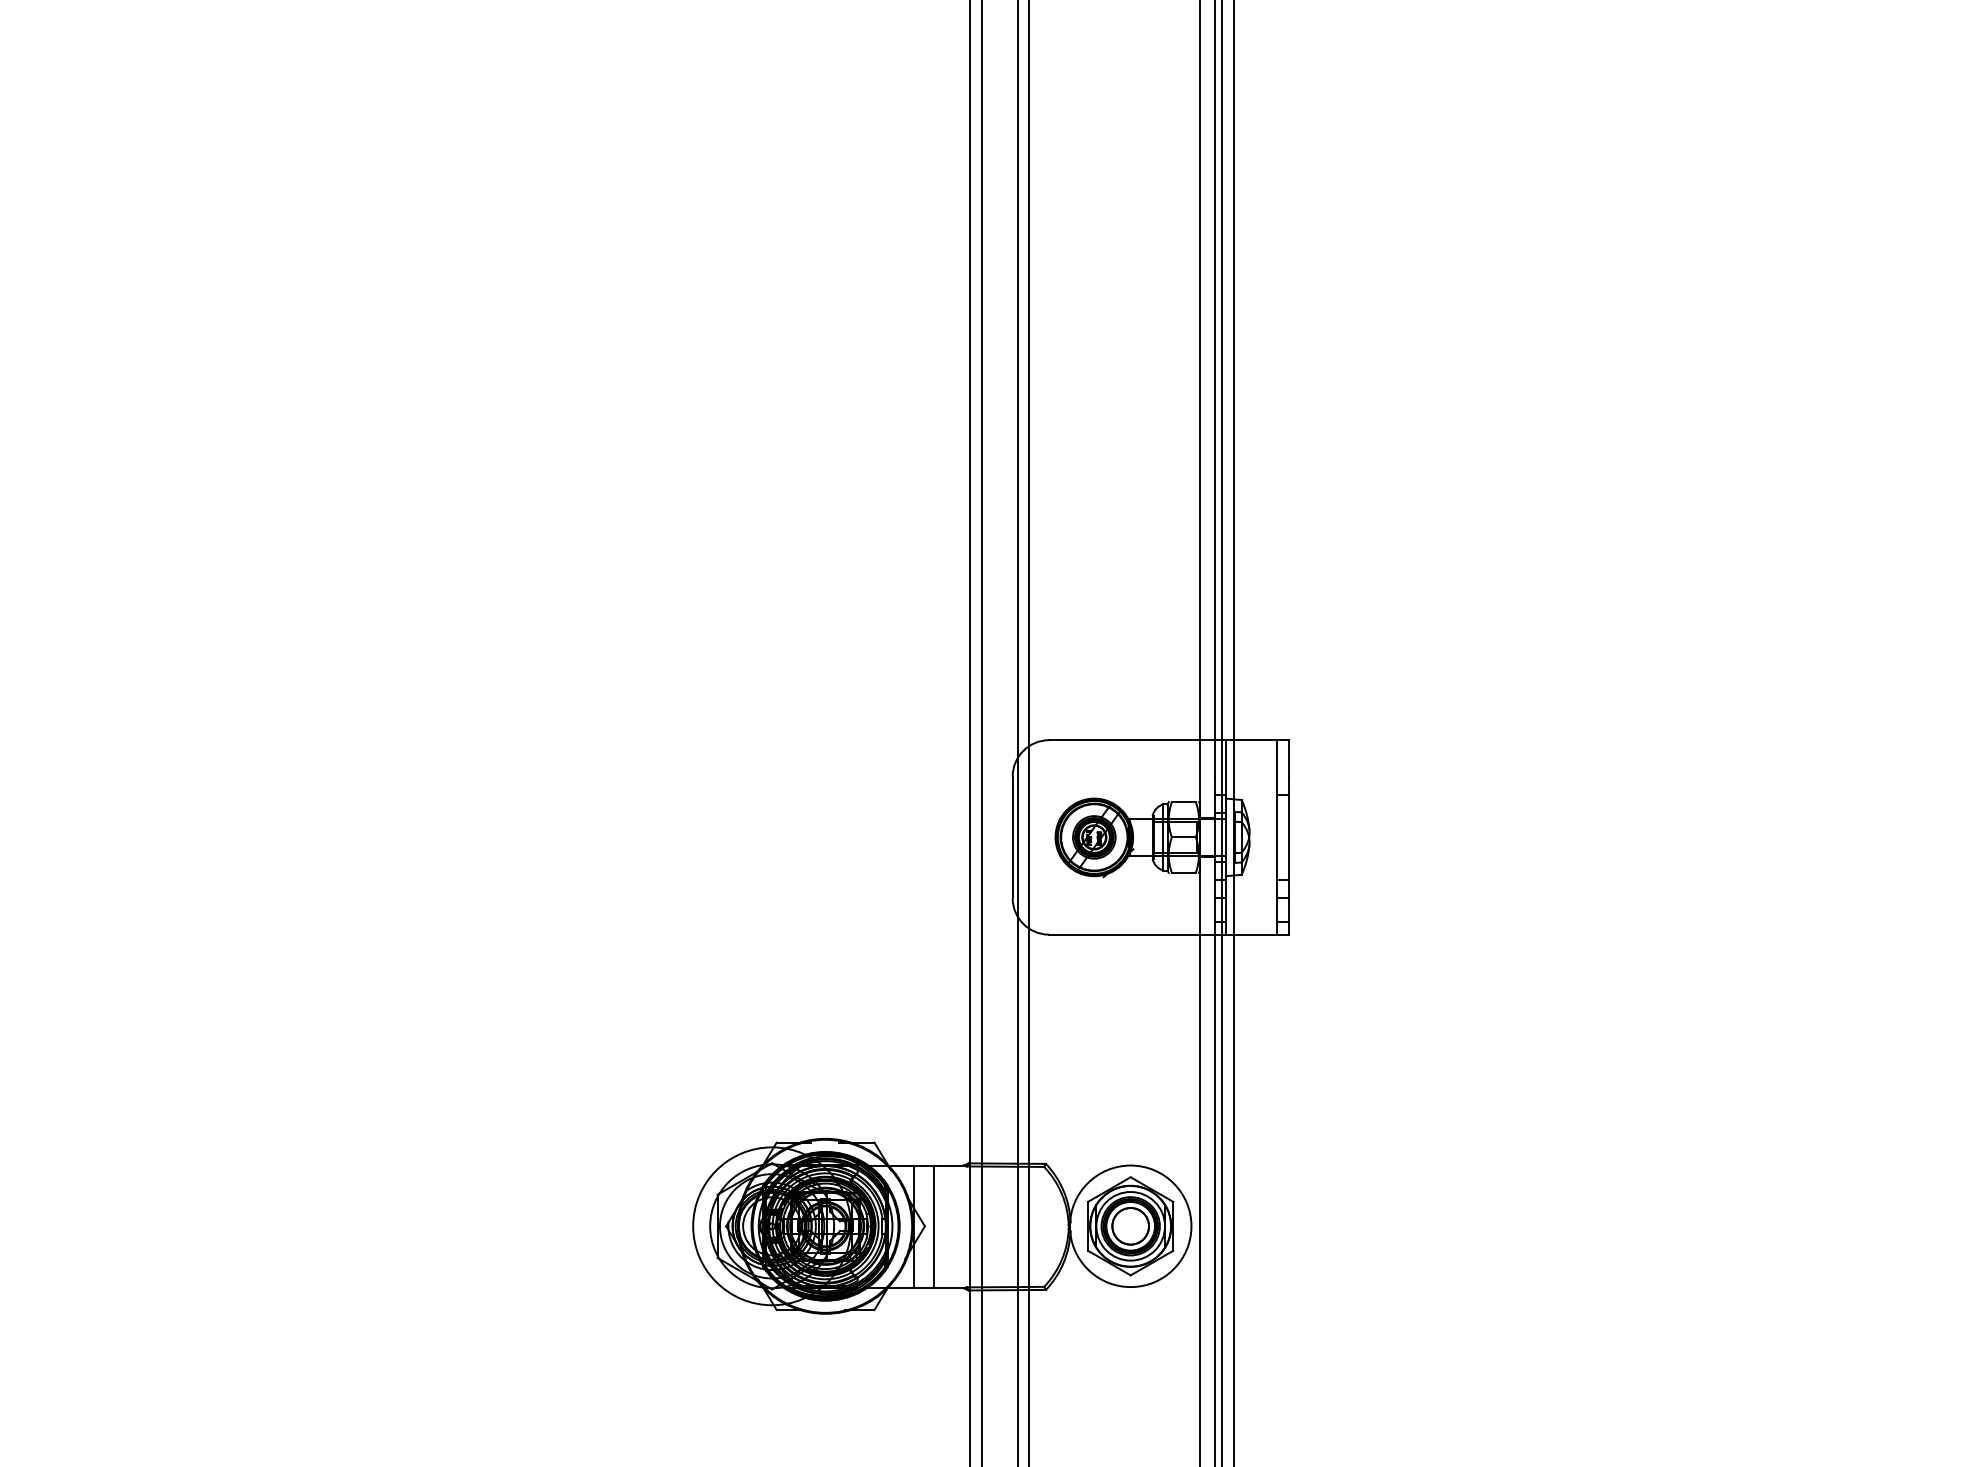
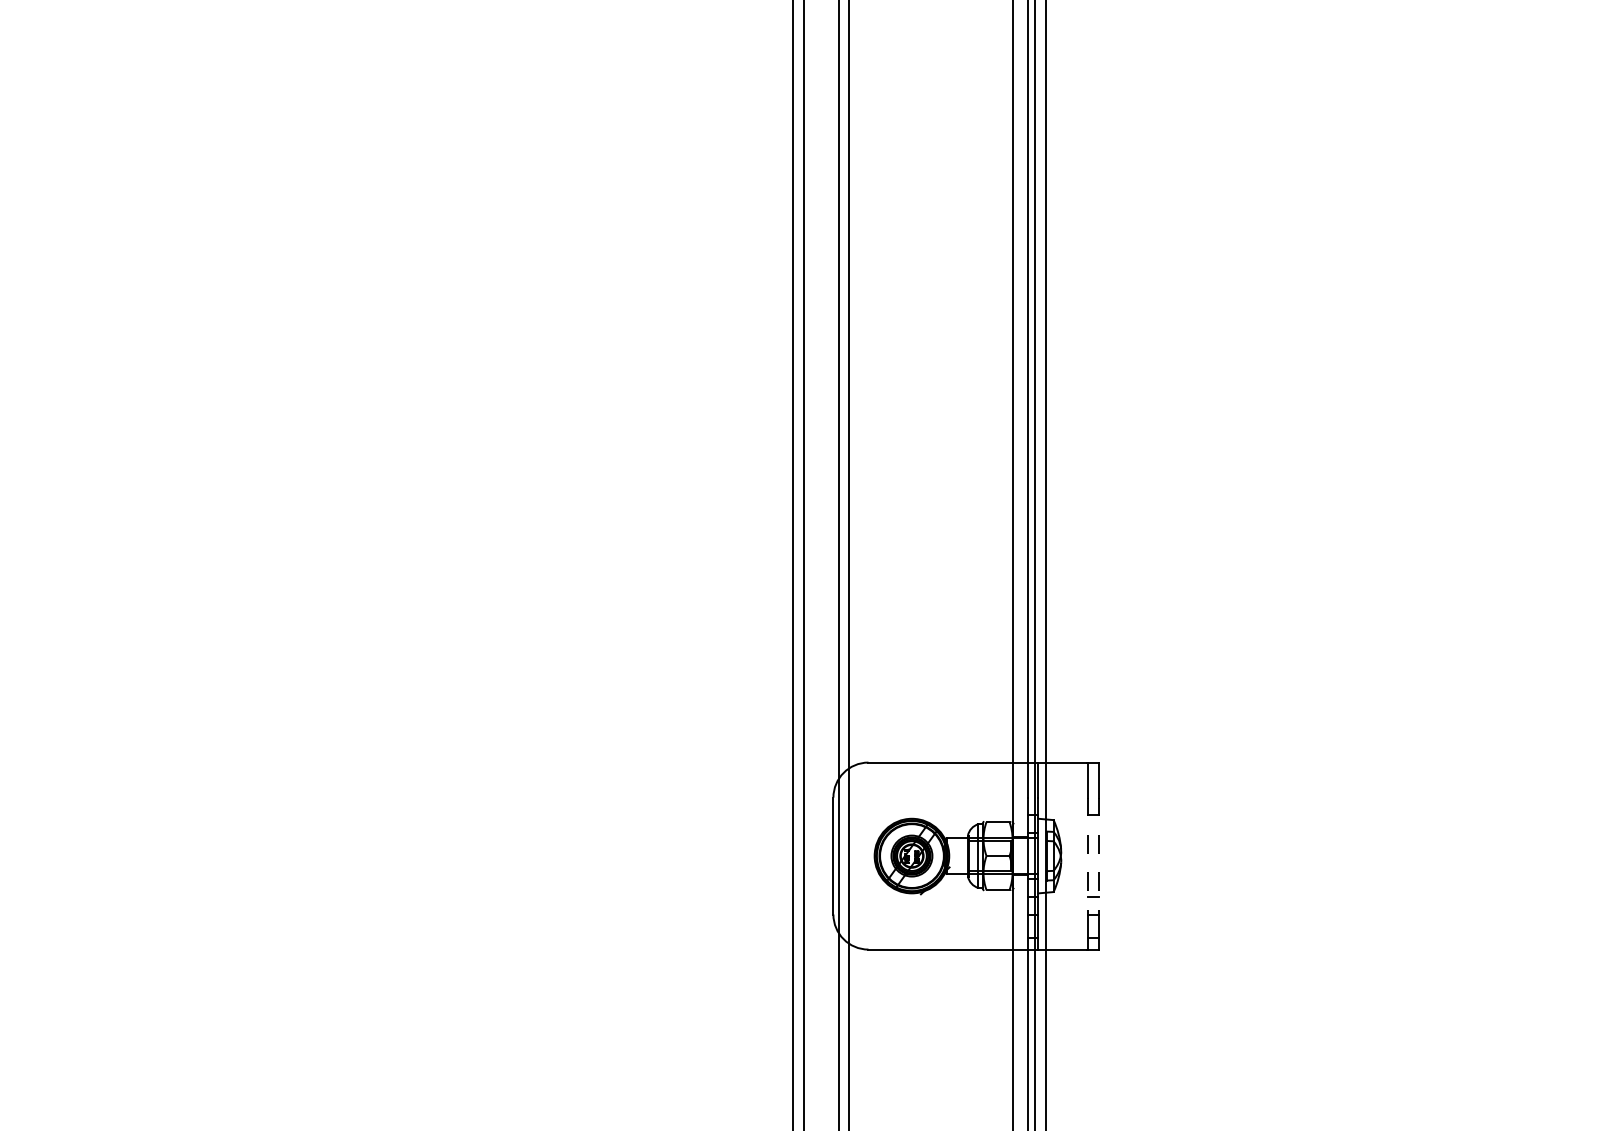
line: (1277, 837) -> (1088, 856), solid -> dashed
line: (1288, 837) -> (1098, 856), solid -> dashed

